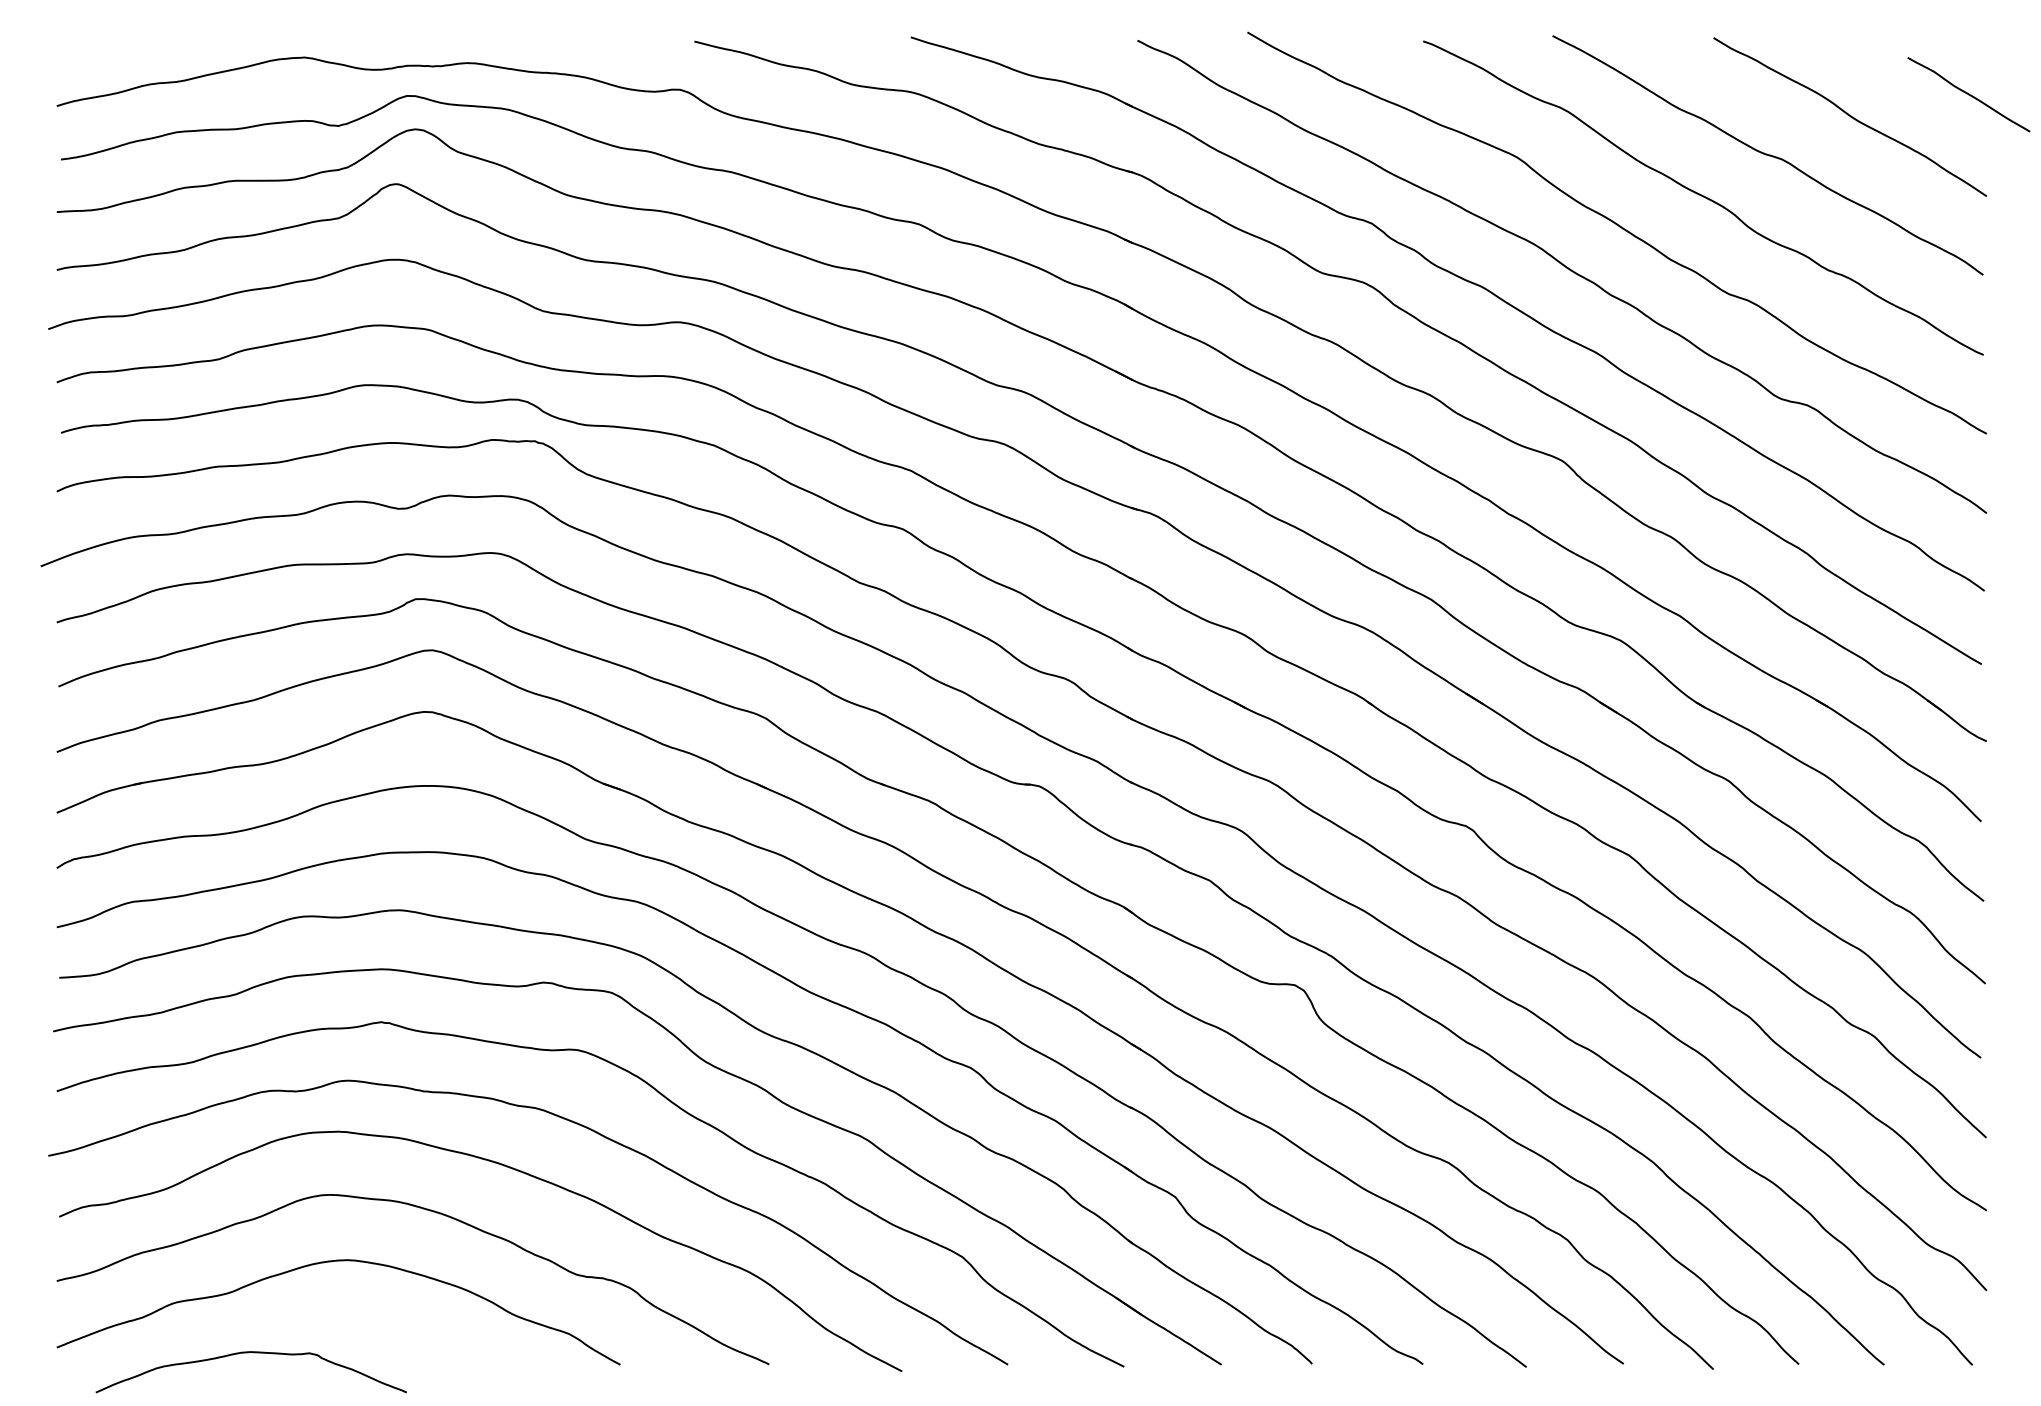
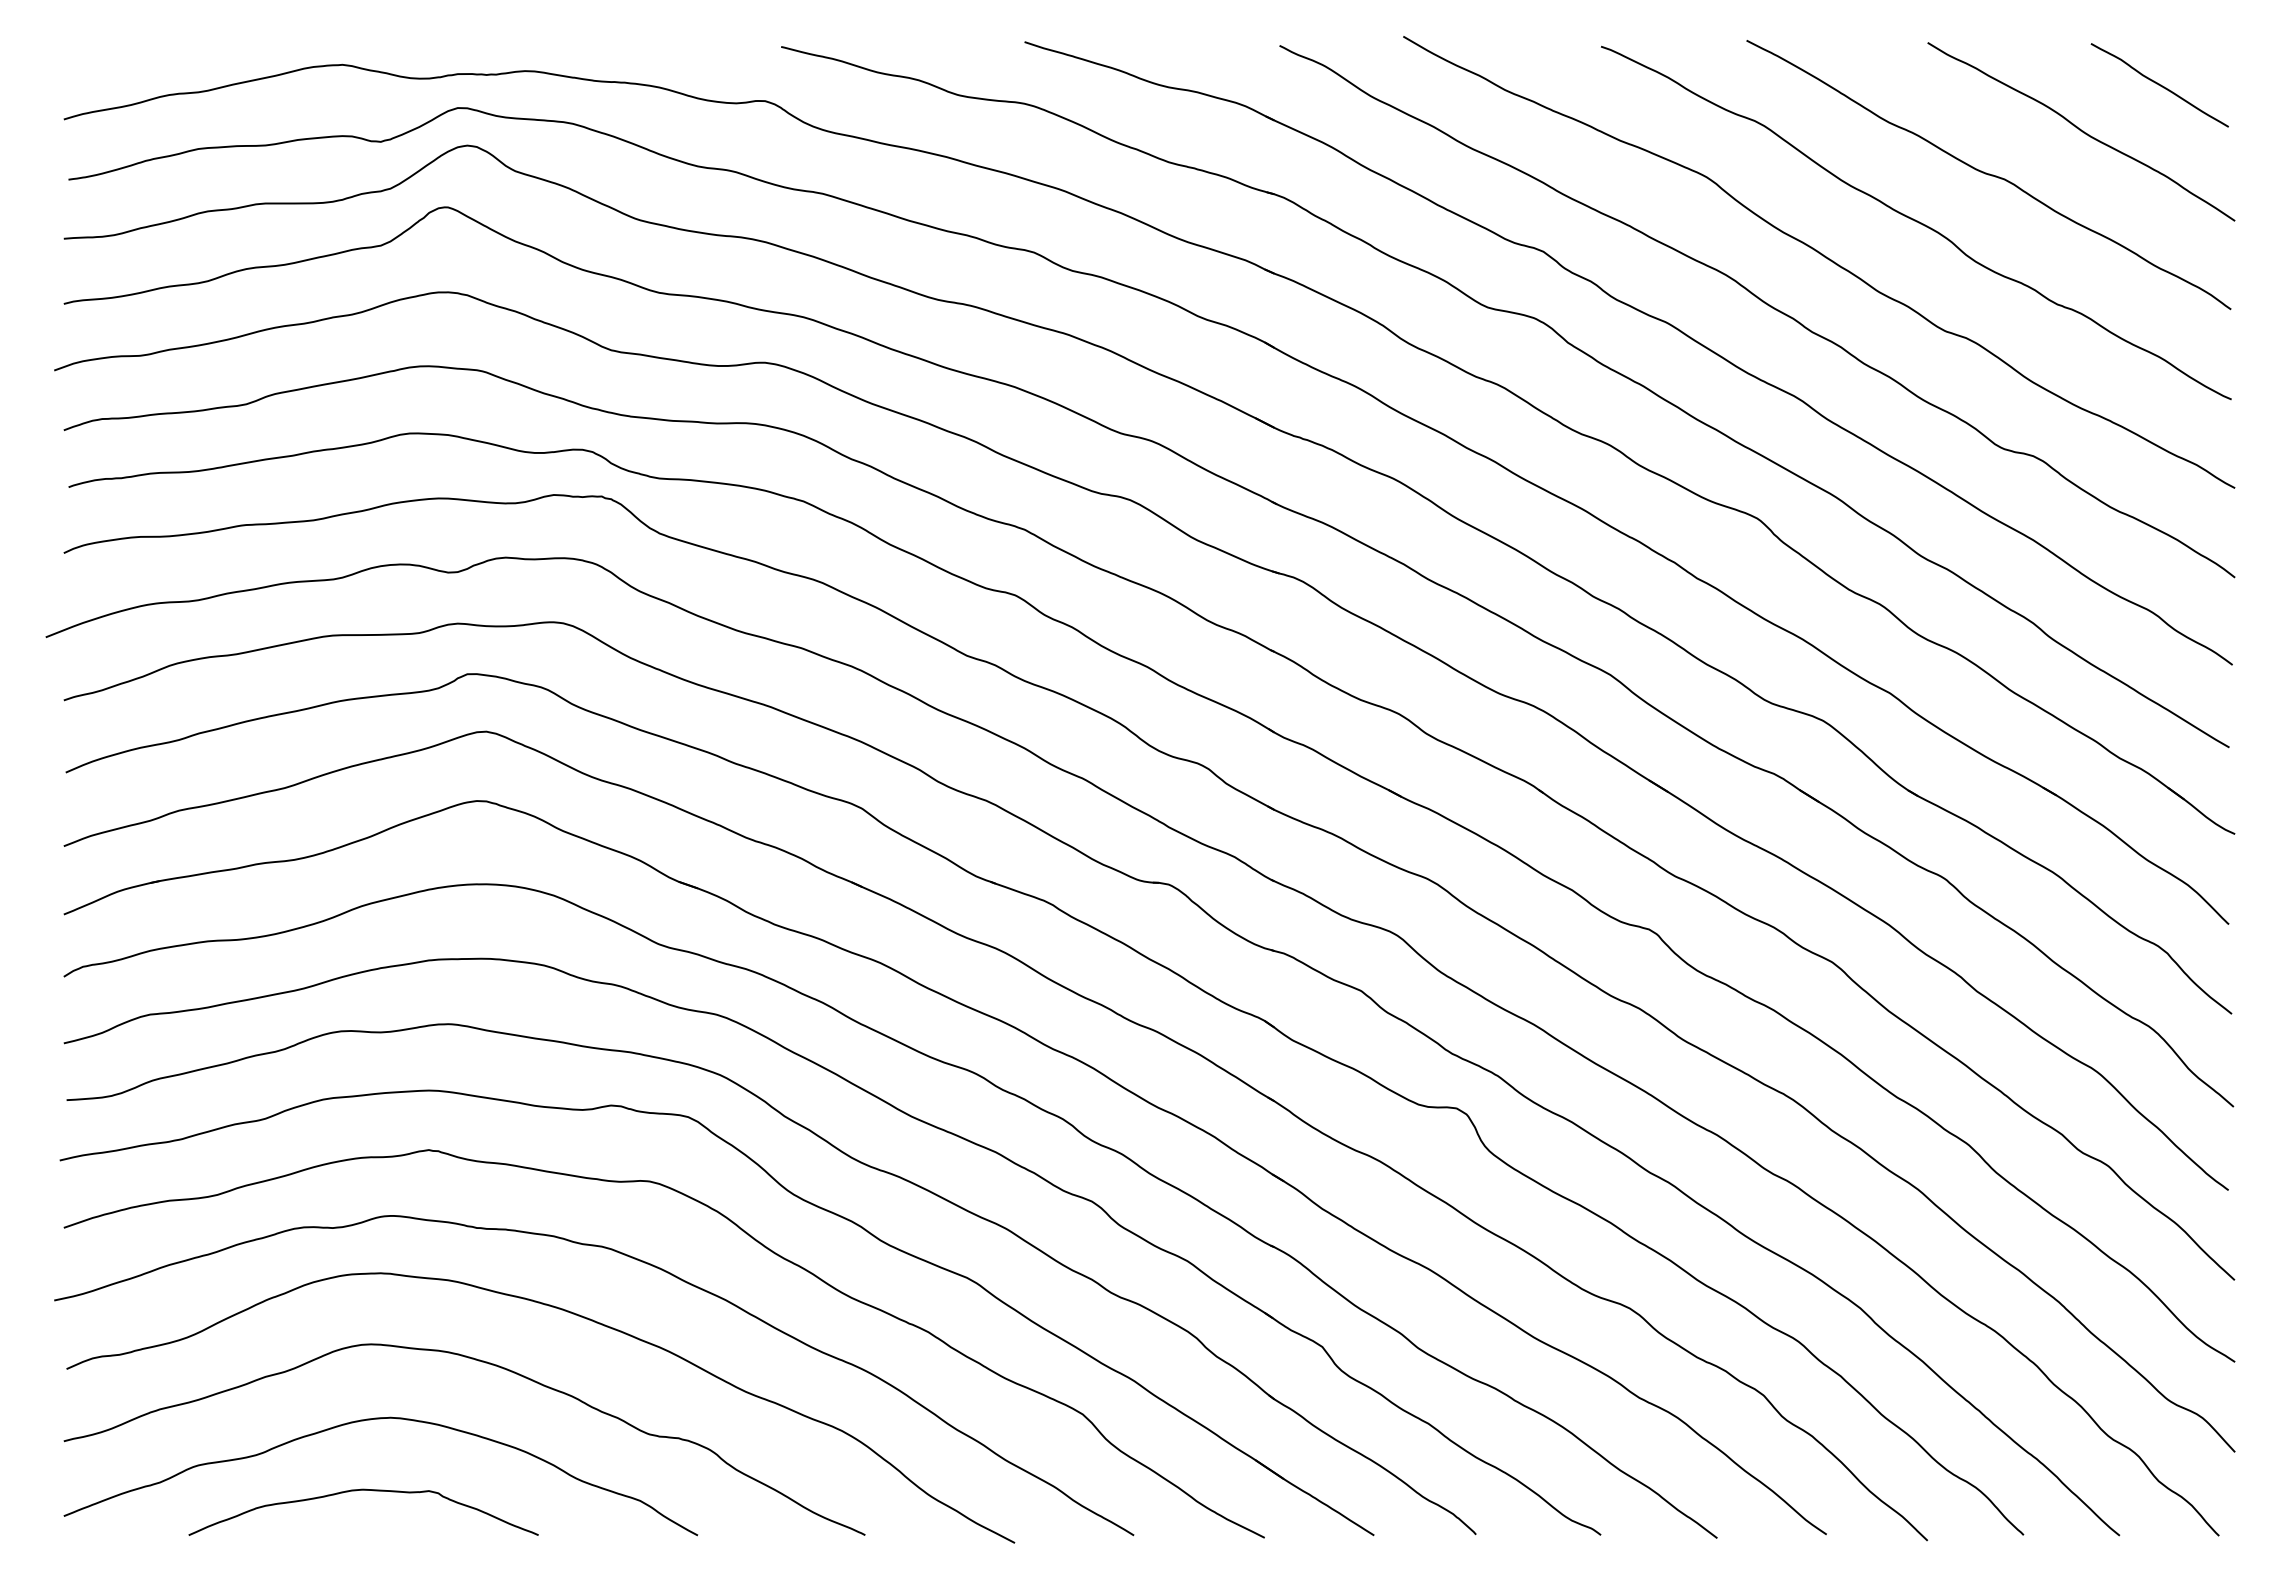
curve: (1968, 94) -> (2159, 85), moved
curve: (248, 1353) -> (360, 1491), moved

